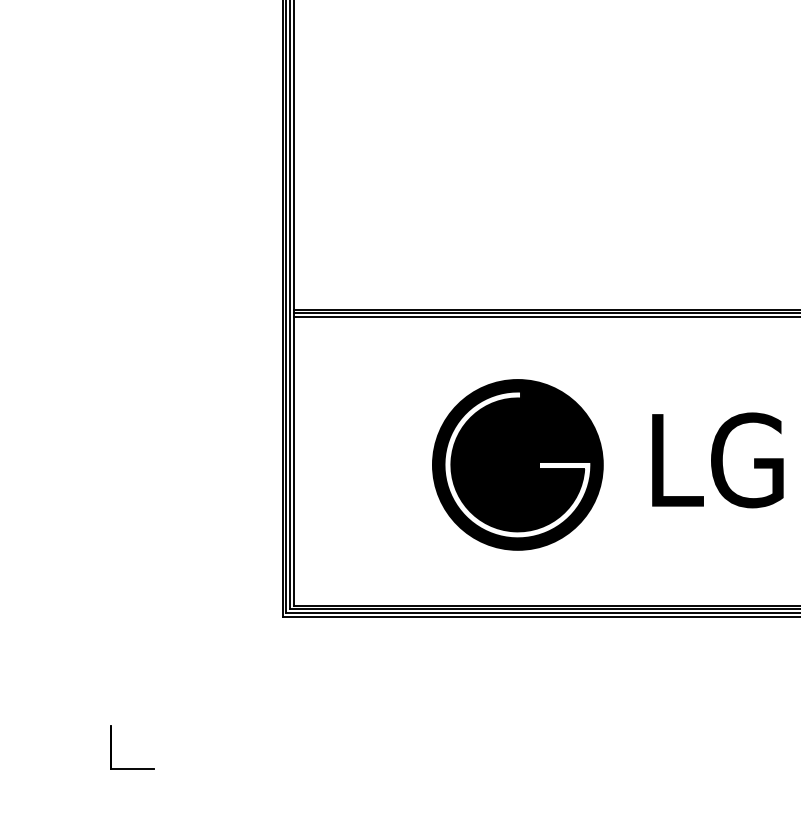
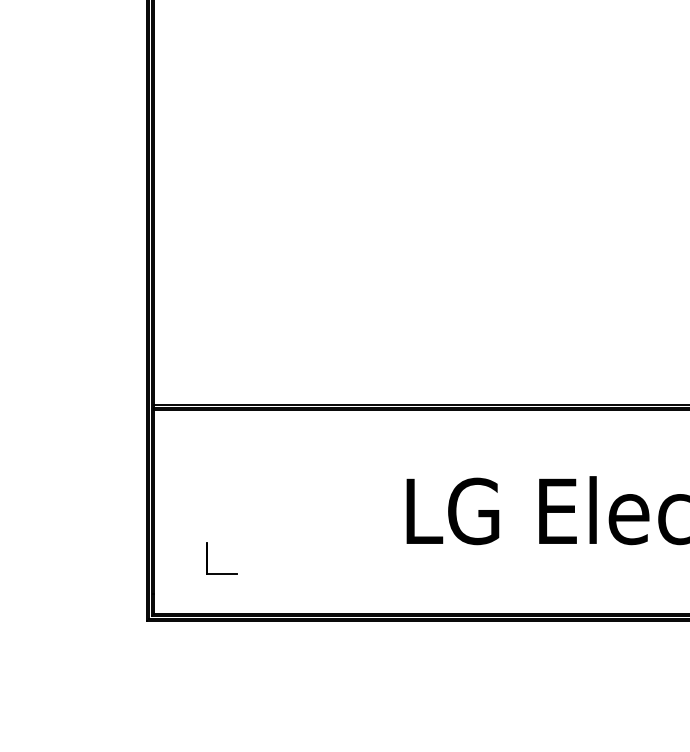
part: (516, 464) -> (311, 514), removed
part: (111, 747) -> (207, 558), moved

